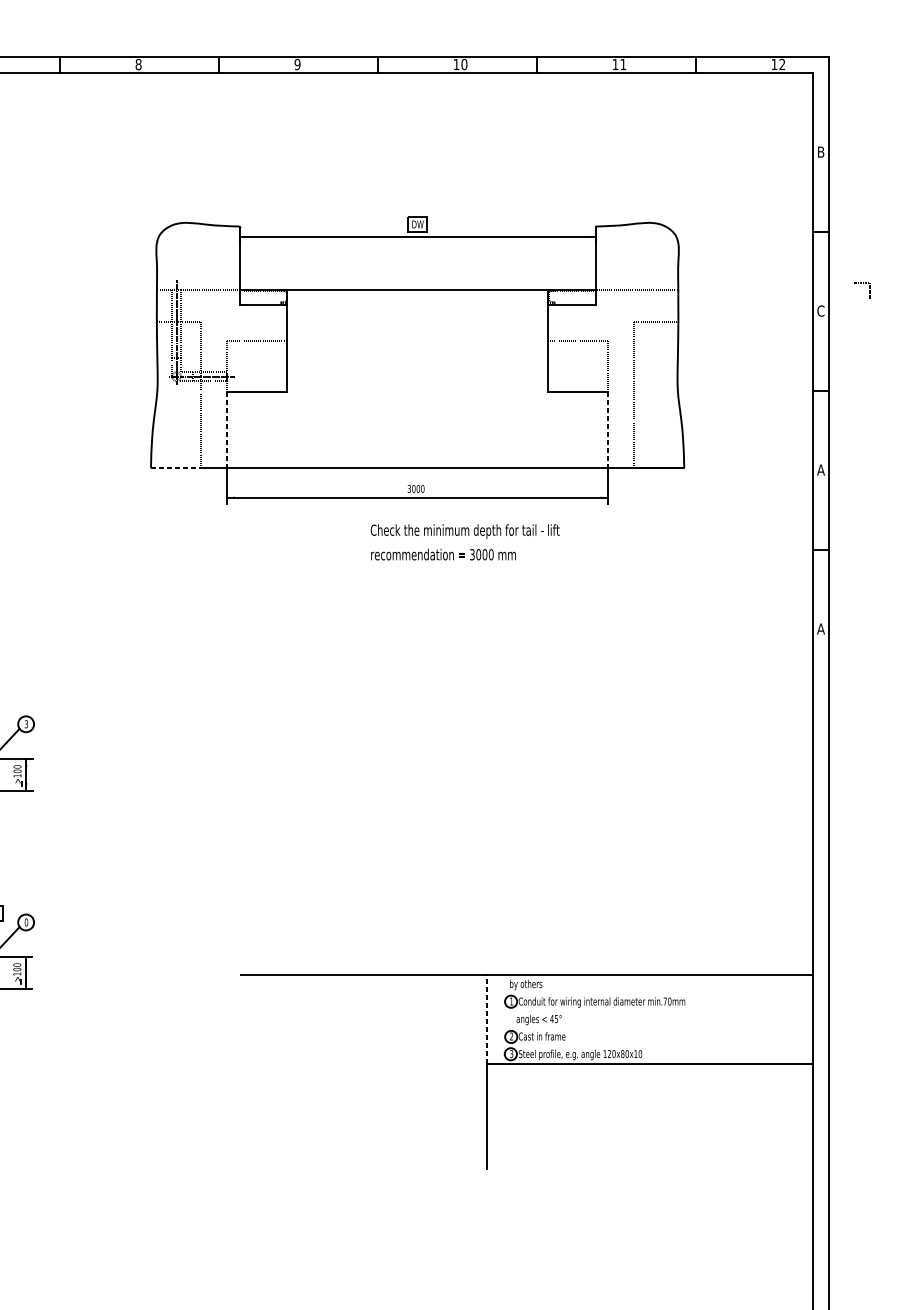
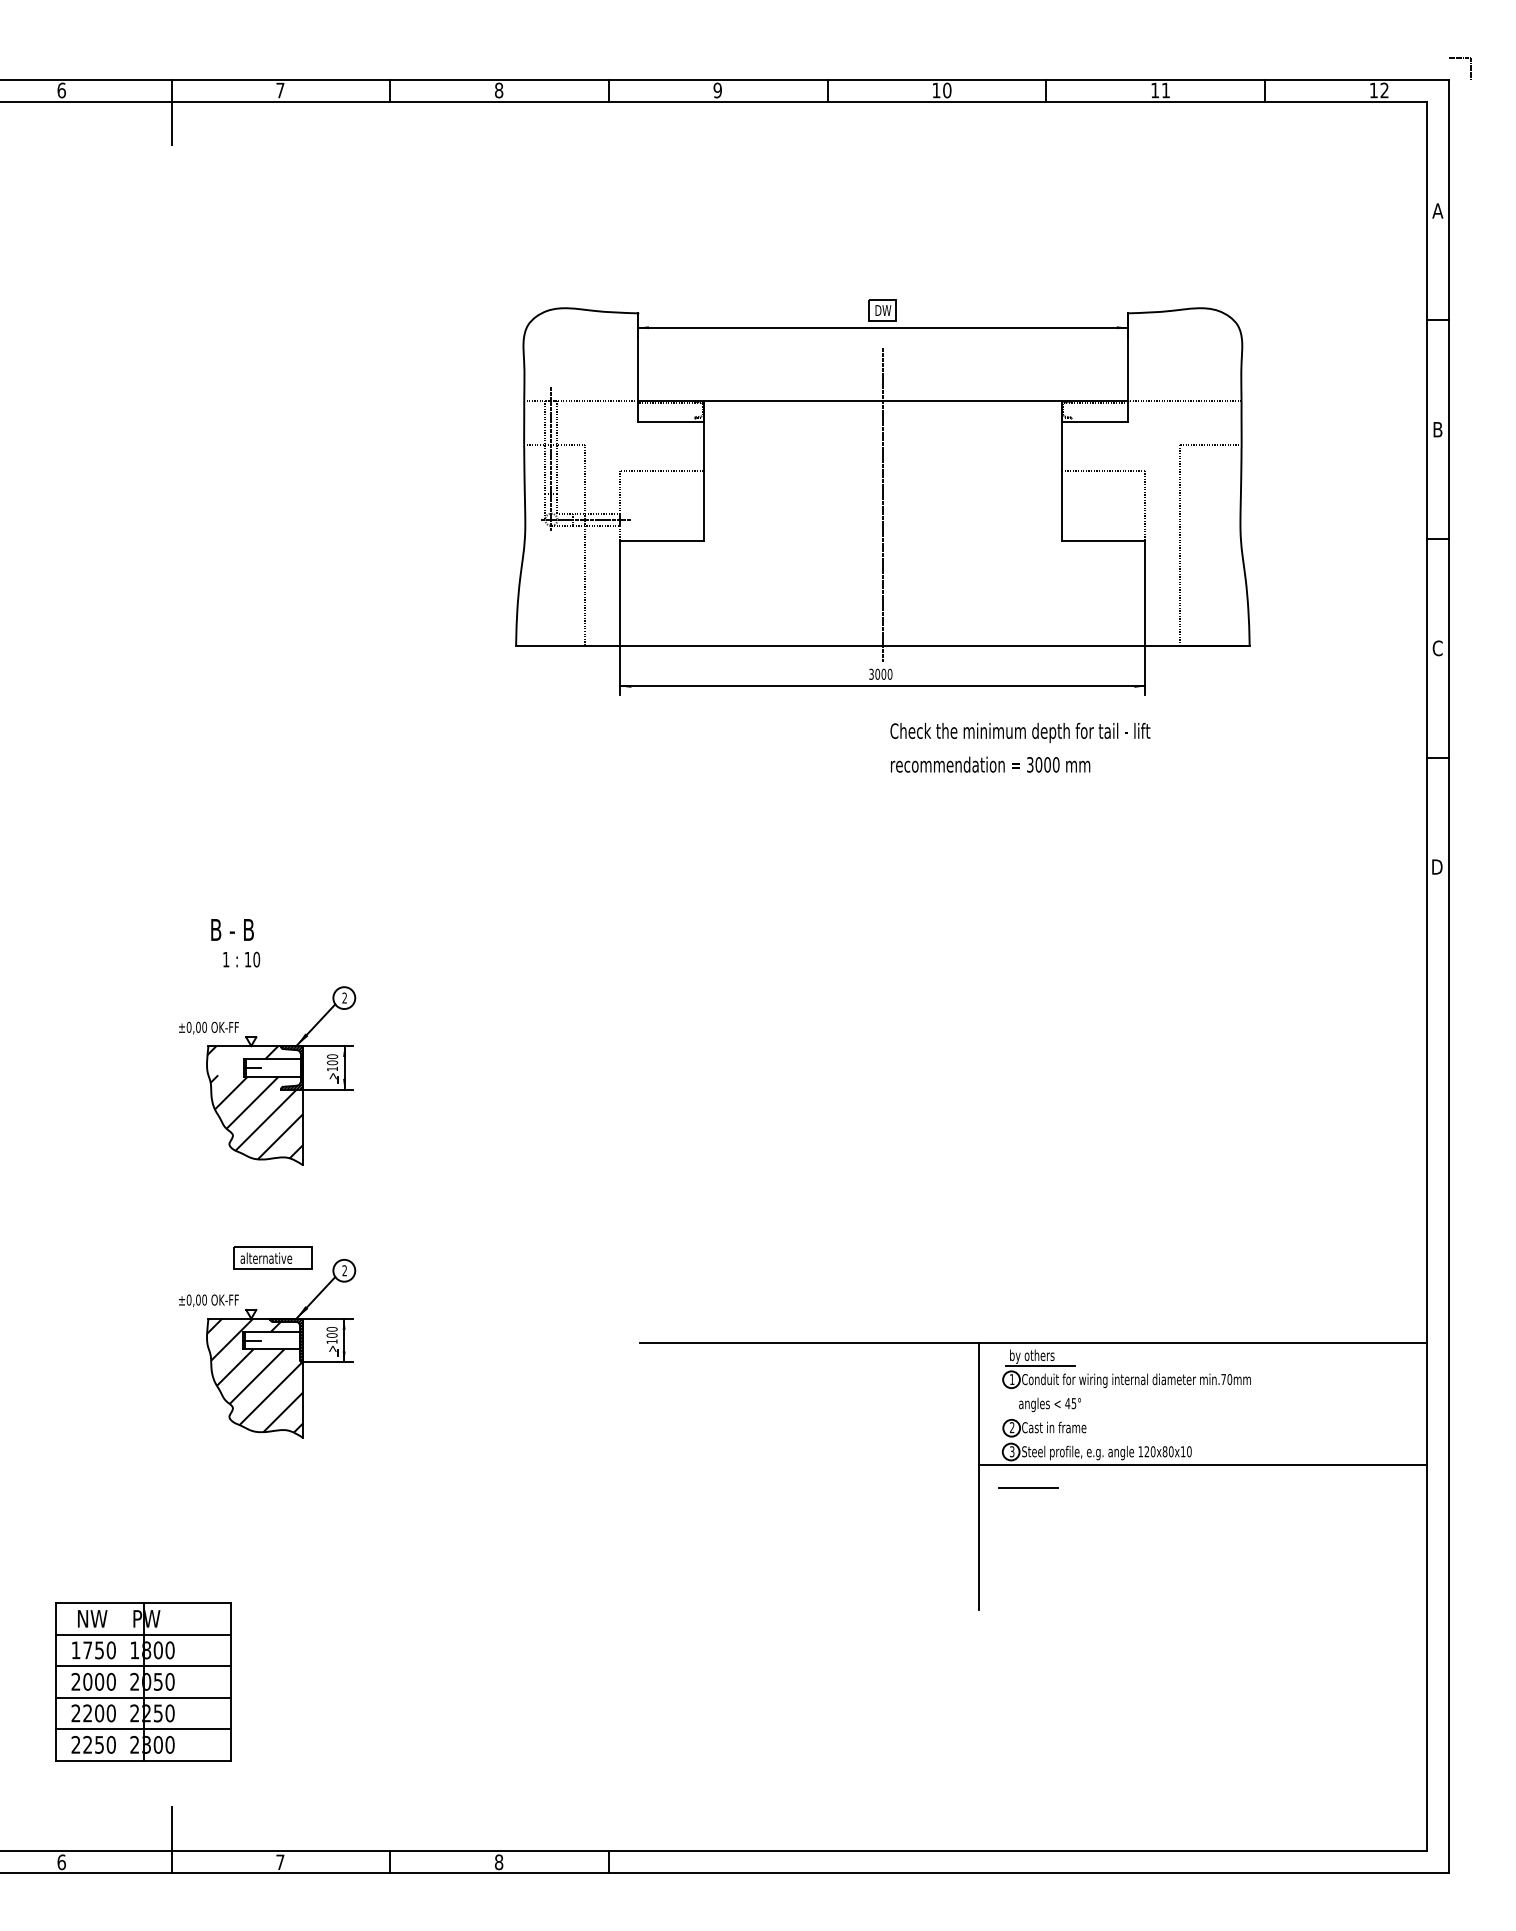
text: (820, 151) -> (1437, 210), B -> A
part: (862, 283) -> (1460, 58), moved
text: (820, 310) -> (1437, 429), C -> B
line: (417, 365) -> (882, 504), added
line: (226, 430) -> (620, 593), dashed -> solid
line: (608, 430) -> (1145, 593), dashed -> solid
line: (176, 467) -> (550, 645), dashed -> solid
text: (820, 470) -> (1437, 648), A -> C
text: (465, 542) -> (1020, 747), moved
text: (820, 628) -> (1437, 866), A -> D
text: (26, 724) -> (344, 998), 3 -> 2
text: (26, 922) -> (344, 1270), 0 -> 2
line: (531, 991) -> (1039, 1365), added
line: (487, 1019) -> (978, 1404), dashed -> solid
line: (522, 1080) -> (1027, 1487), added

